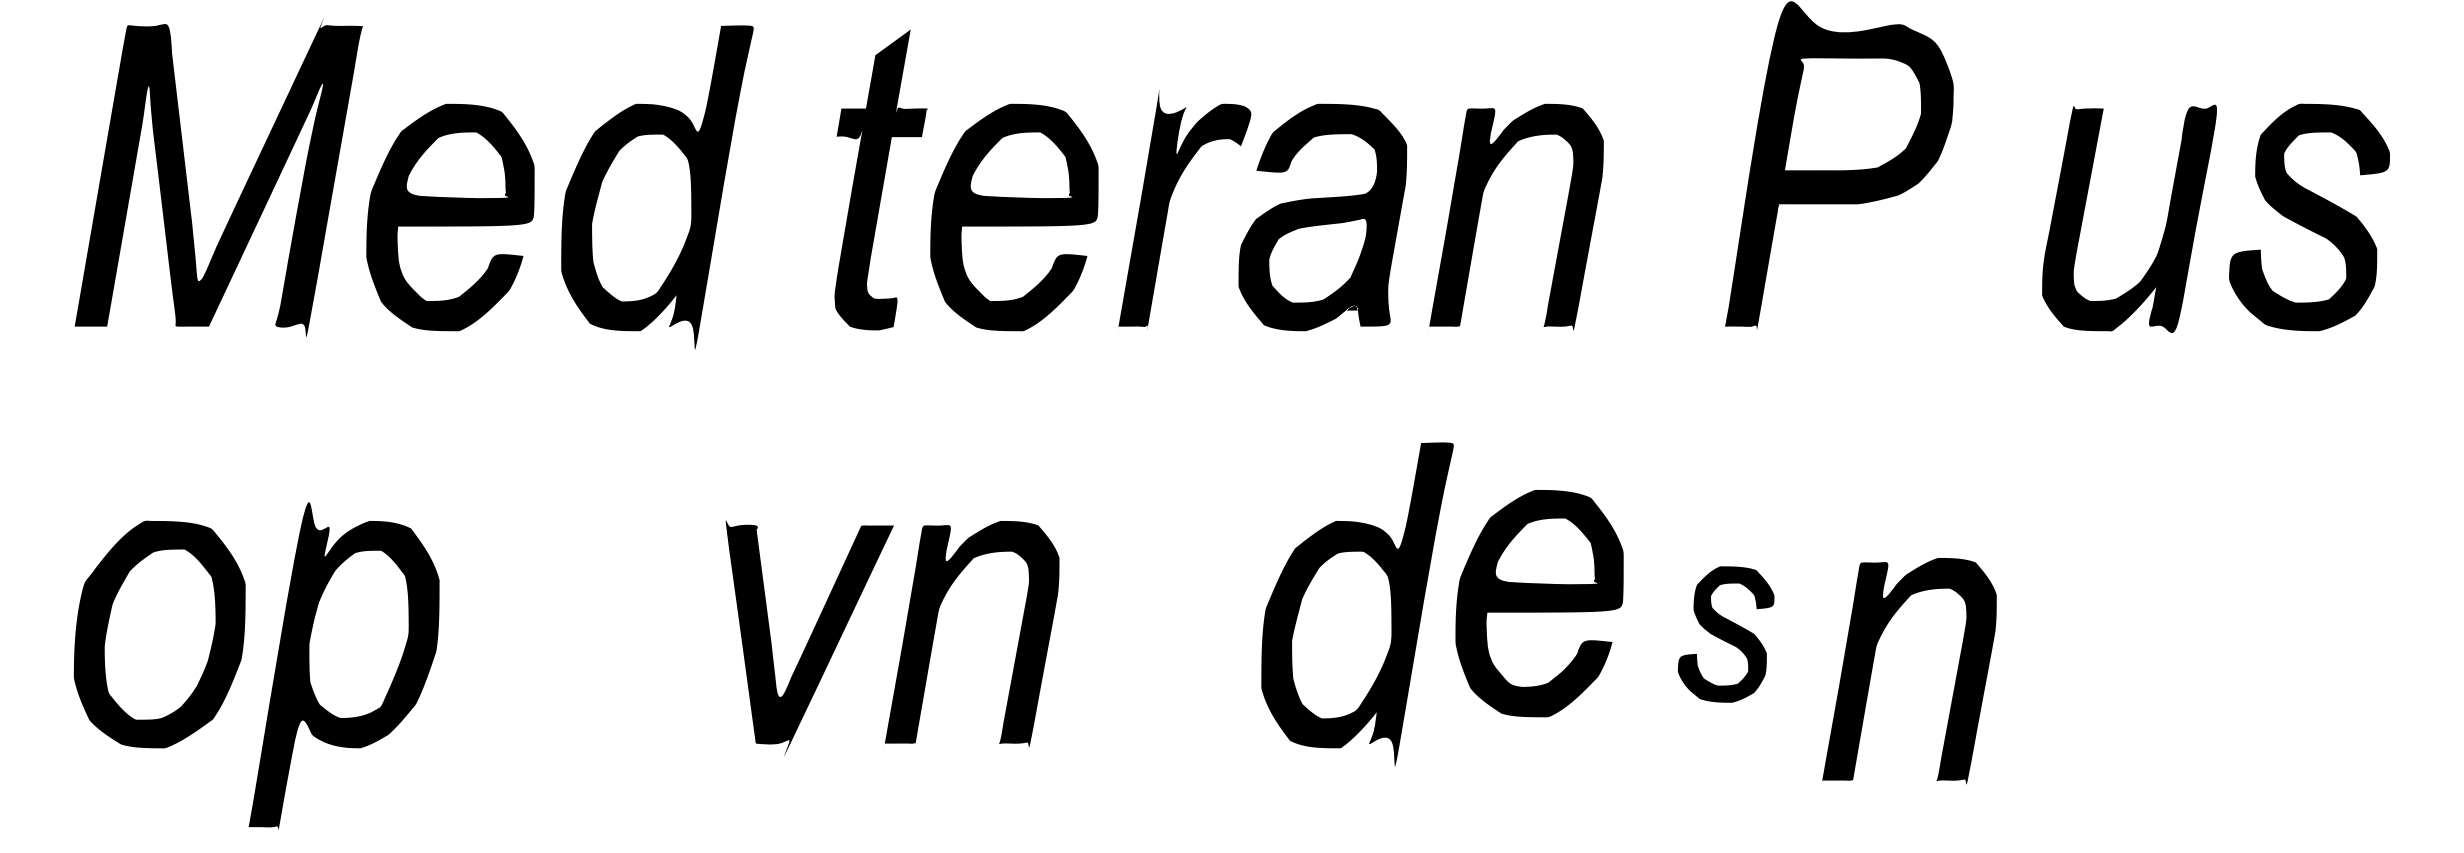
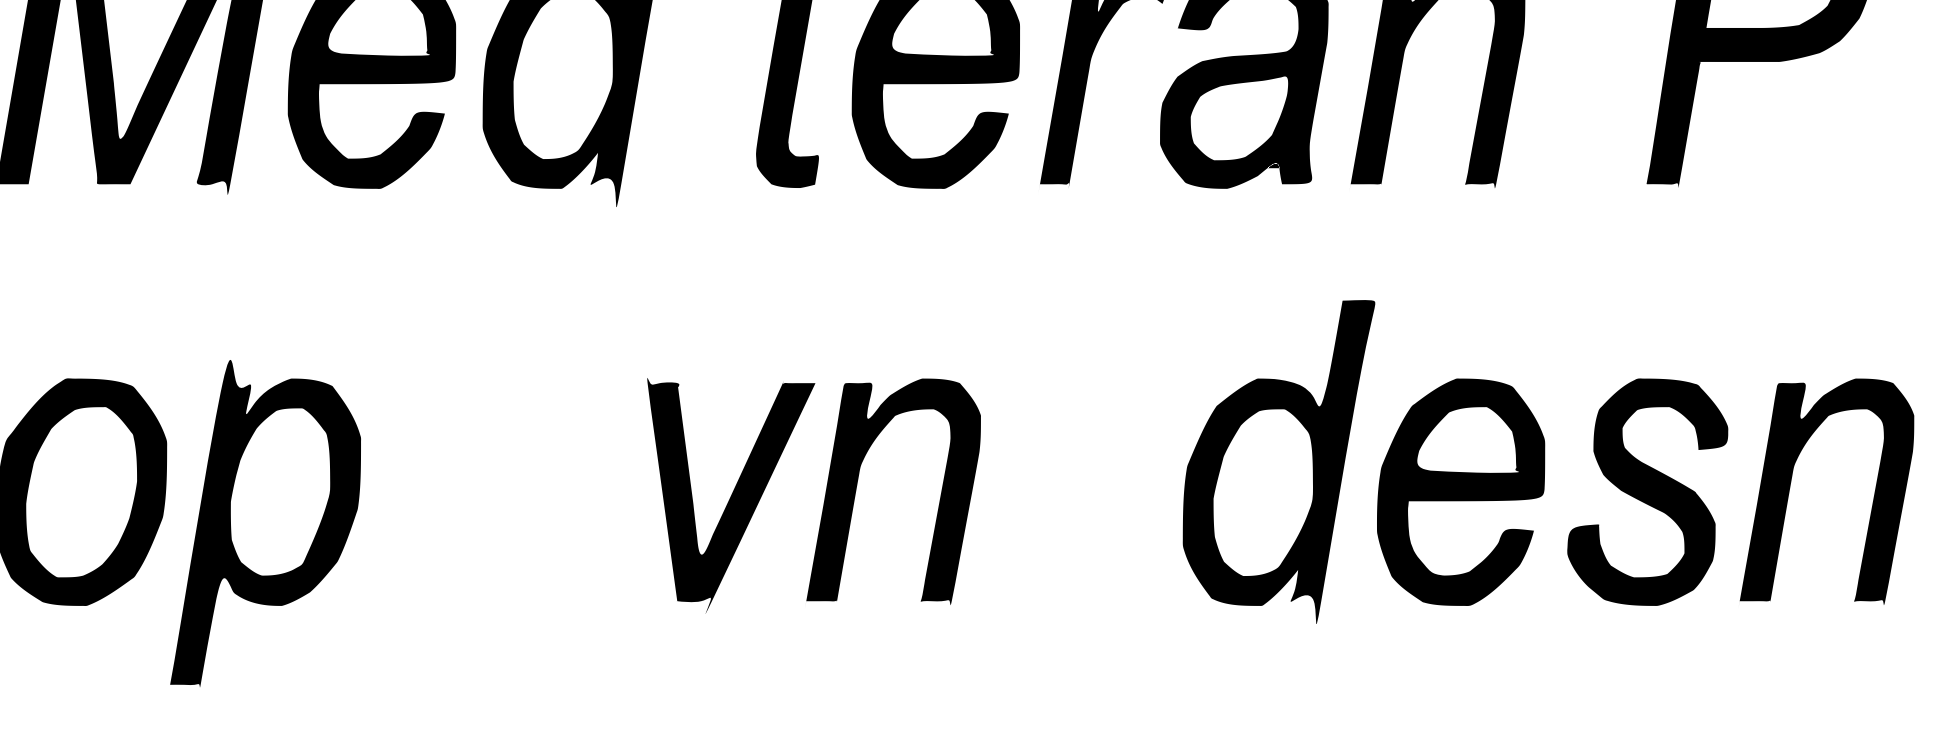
part: (1539, 603) -> (1460, 492), moved
part: (1725, 634) -> (1646, 492), size x1.67
part: (1873, 664) -> (1790, 485), moved

